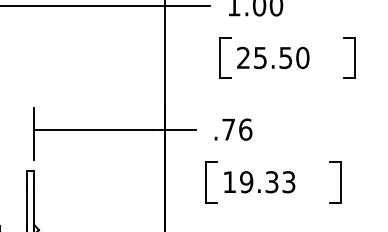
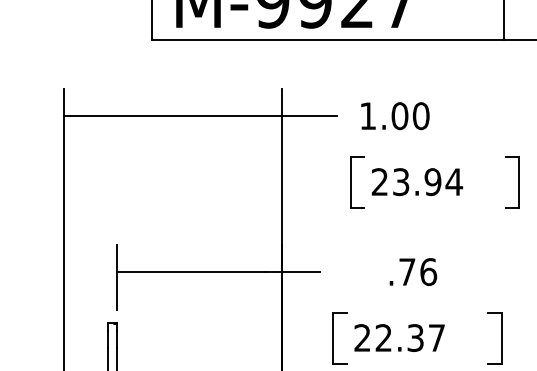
text: (282, 58) -> (428, 182), 25.50 -> 23.94
text: (233, 129) -> (413, 271), moved
text: (259, 181) -> (399, 337), 19.33 -> 22.37

